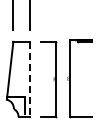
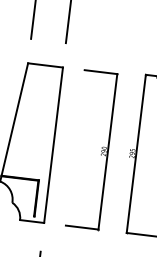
line: (30, 79) -> (54, 145), dashed -> solid

